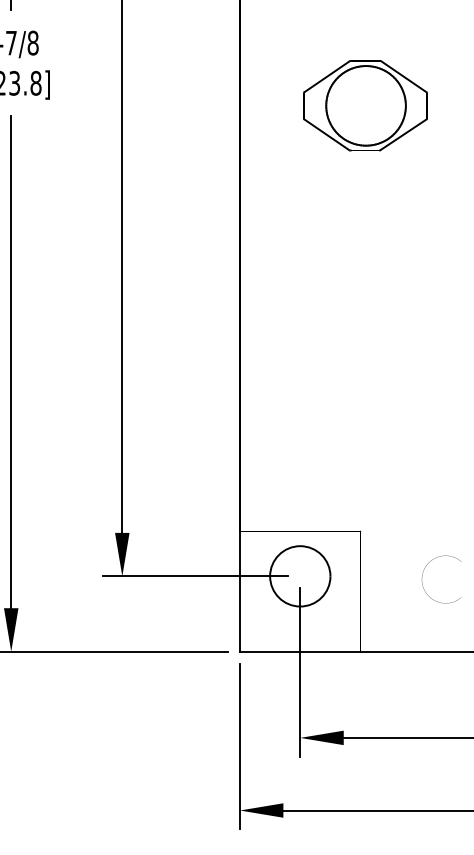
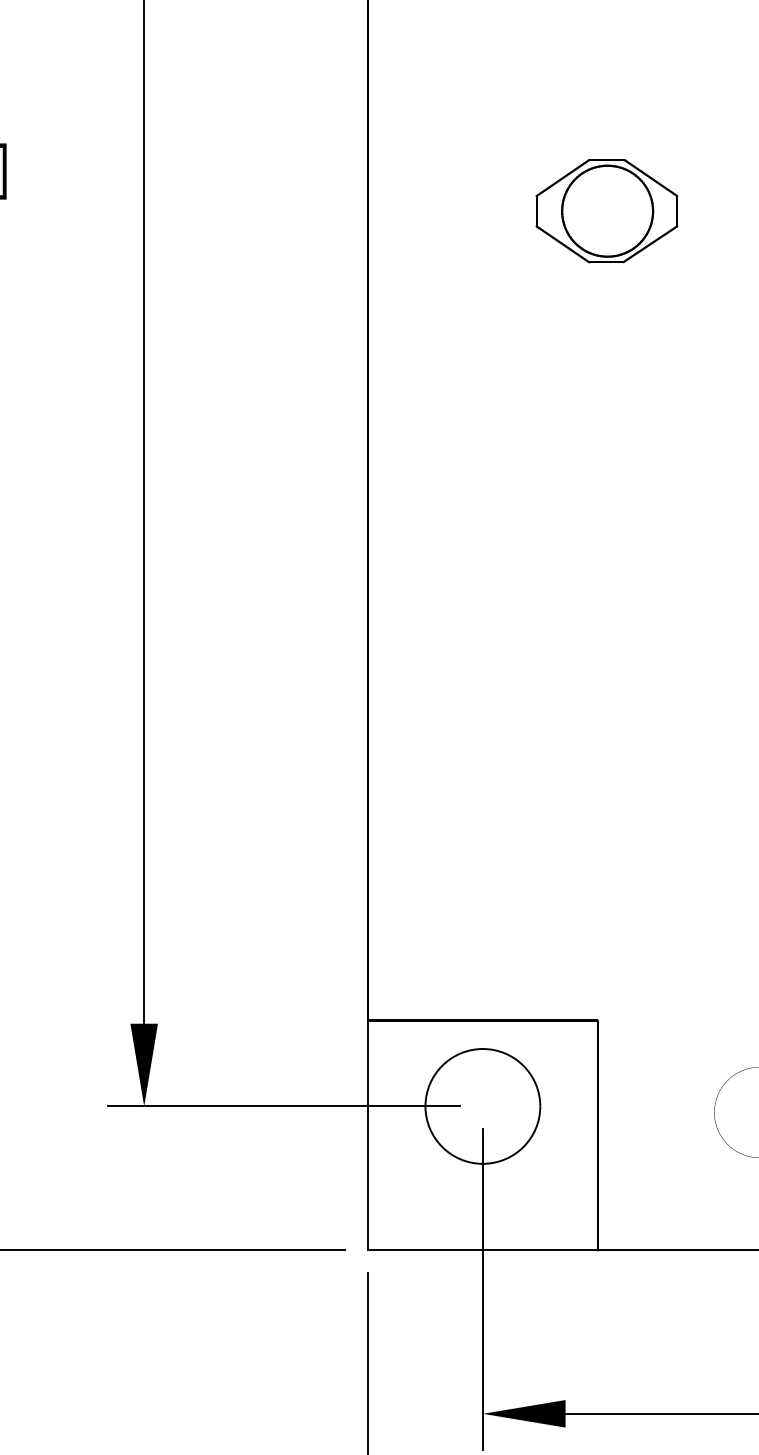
part: (365, 105) -> (606, 210), size x0.6

